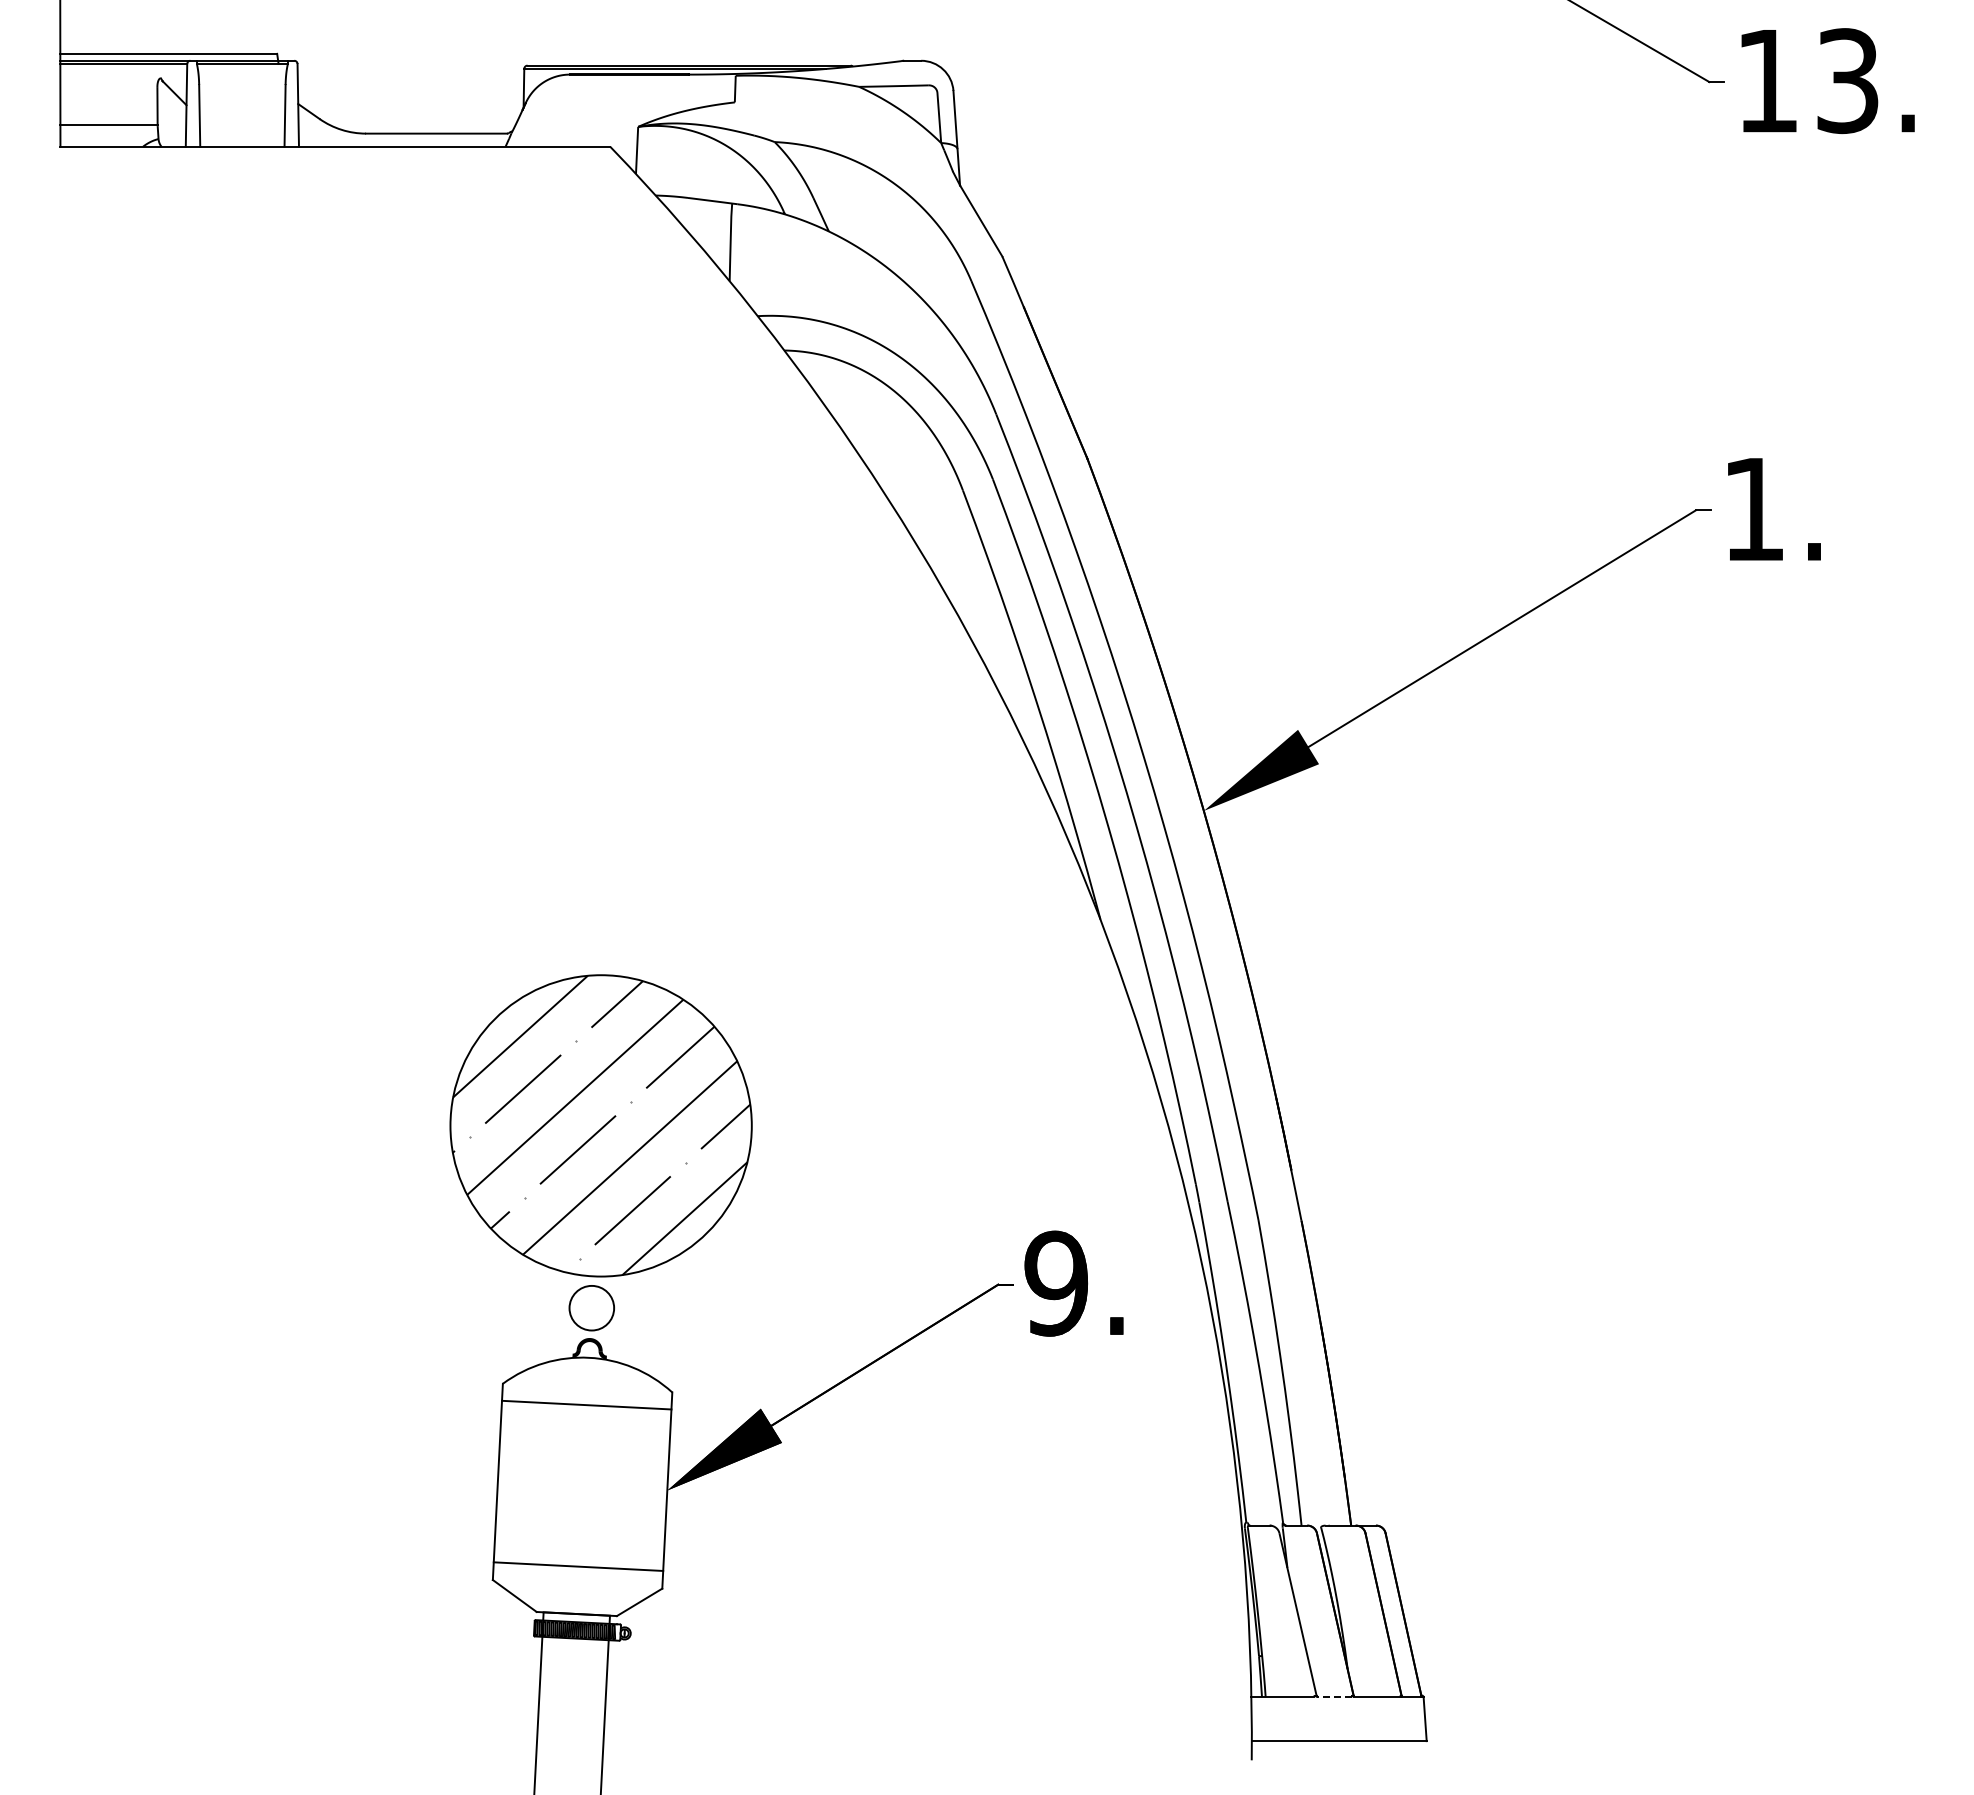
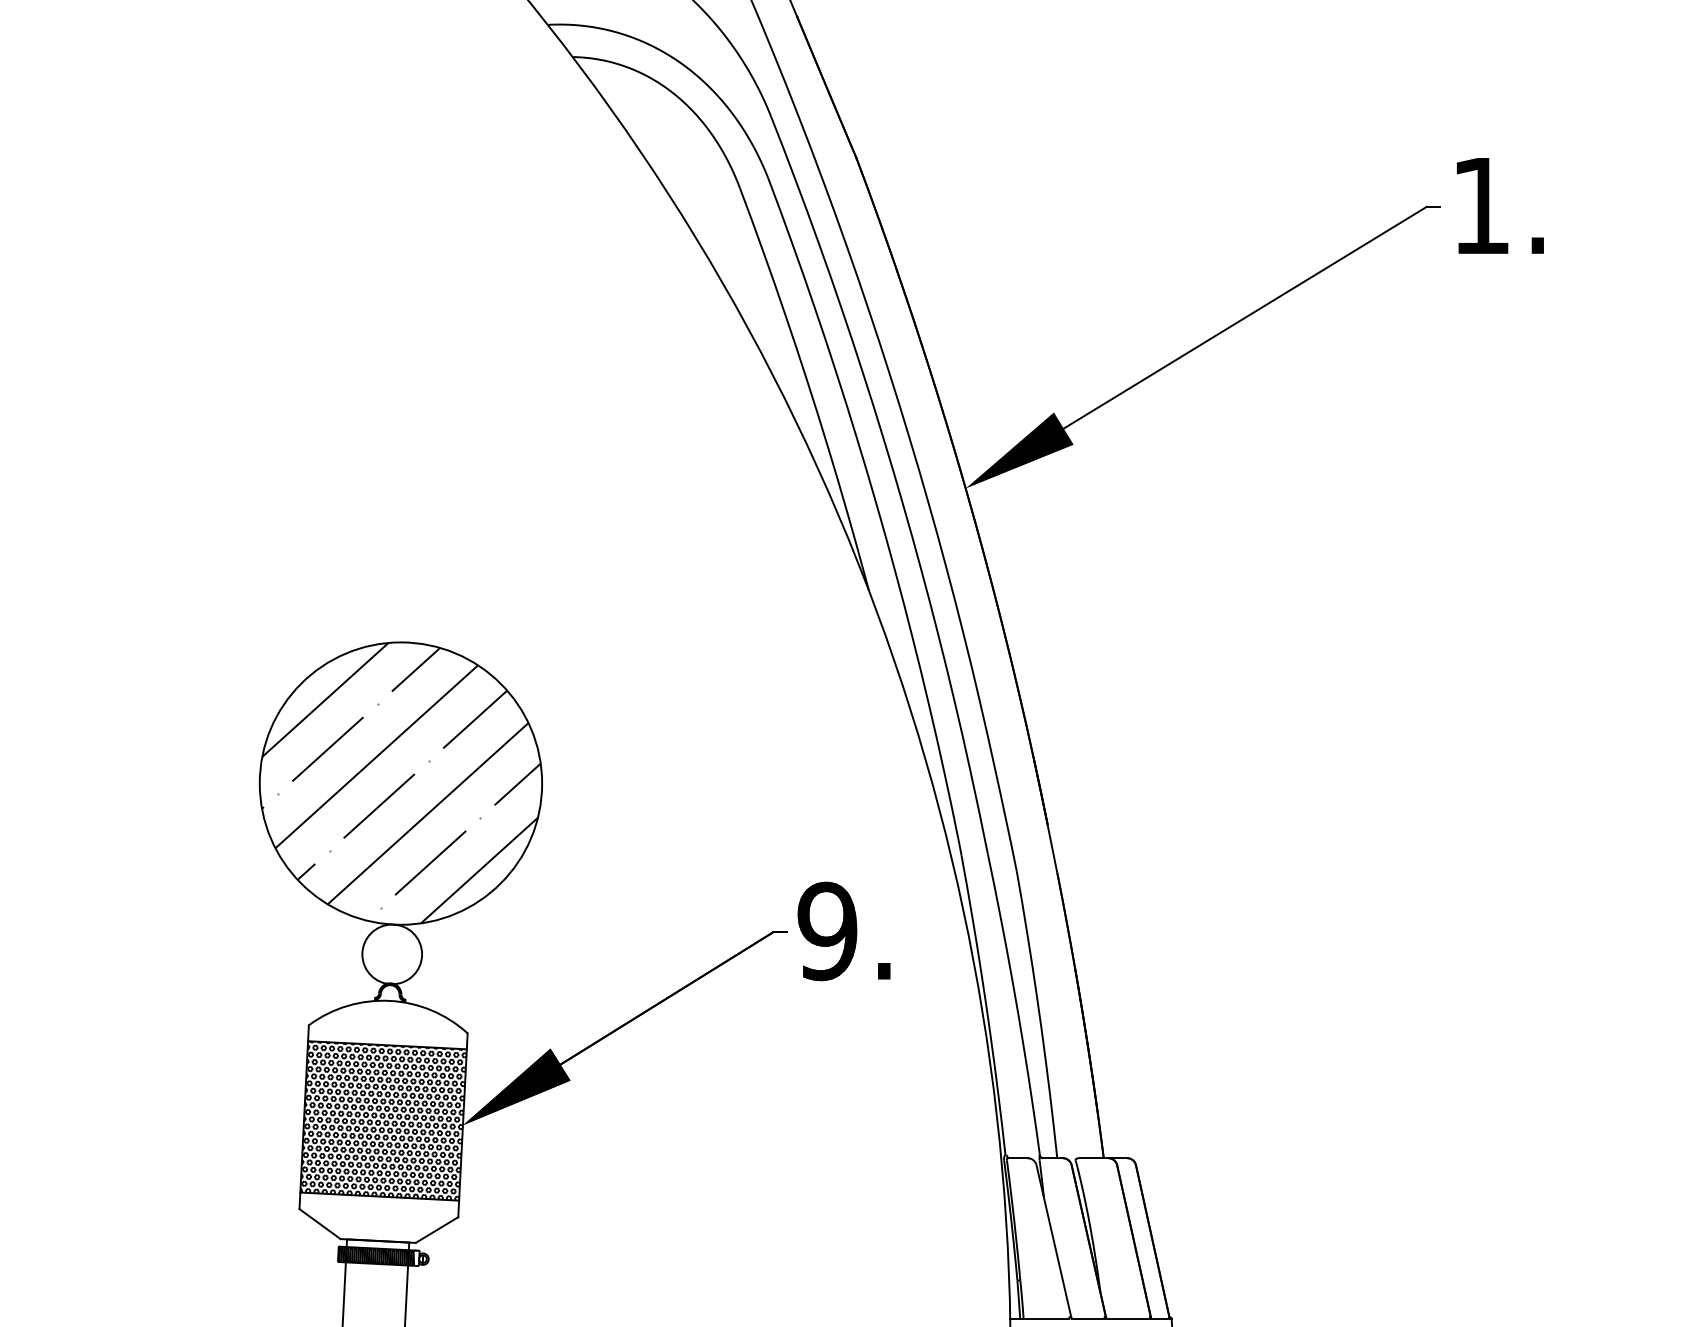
circle: (591, 1308) -> (391, 954), size x1.43
hatch: (582, 1485) -> (383, 1120), added
line: (1333, 1697) -> (1087, 1319), dashed -> solid

